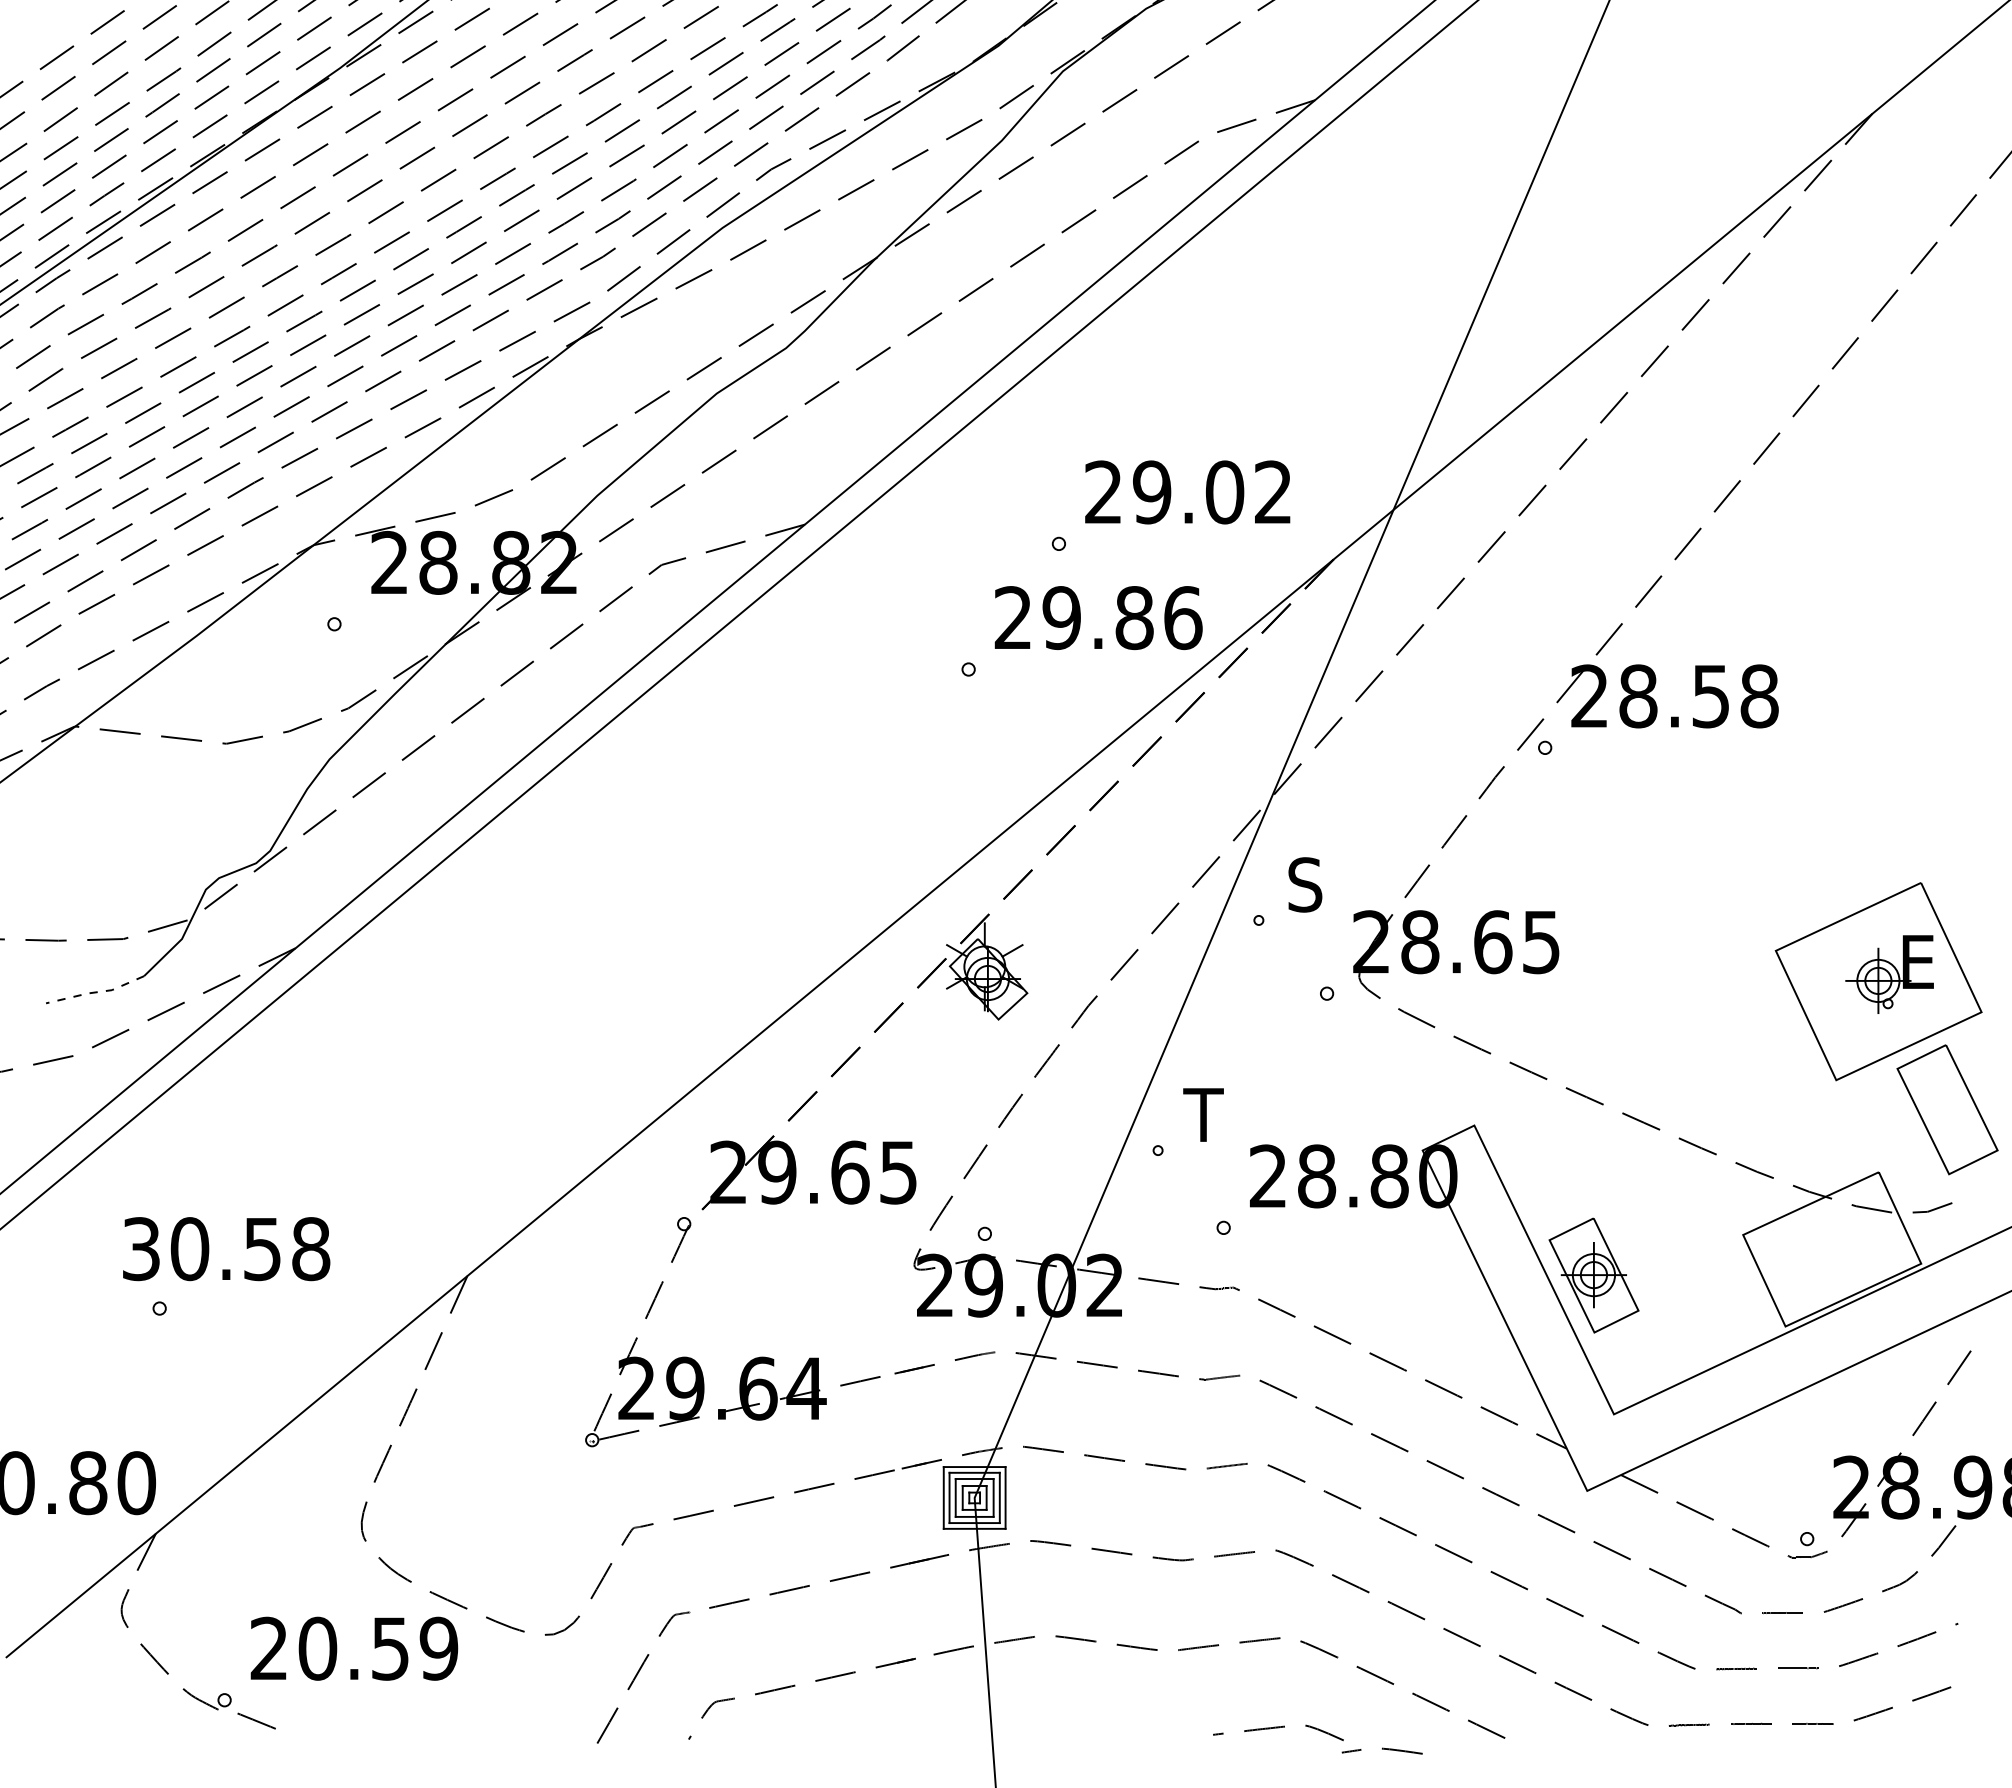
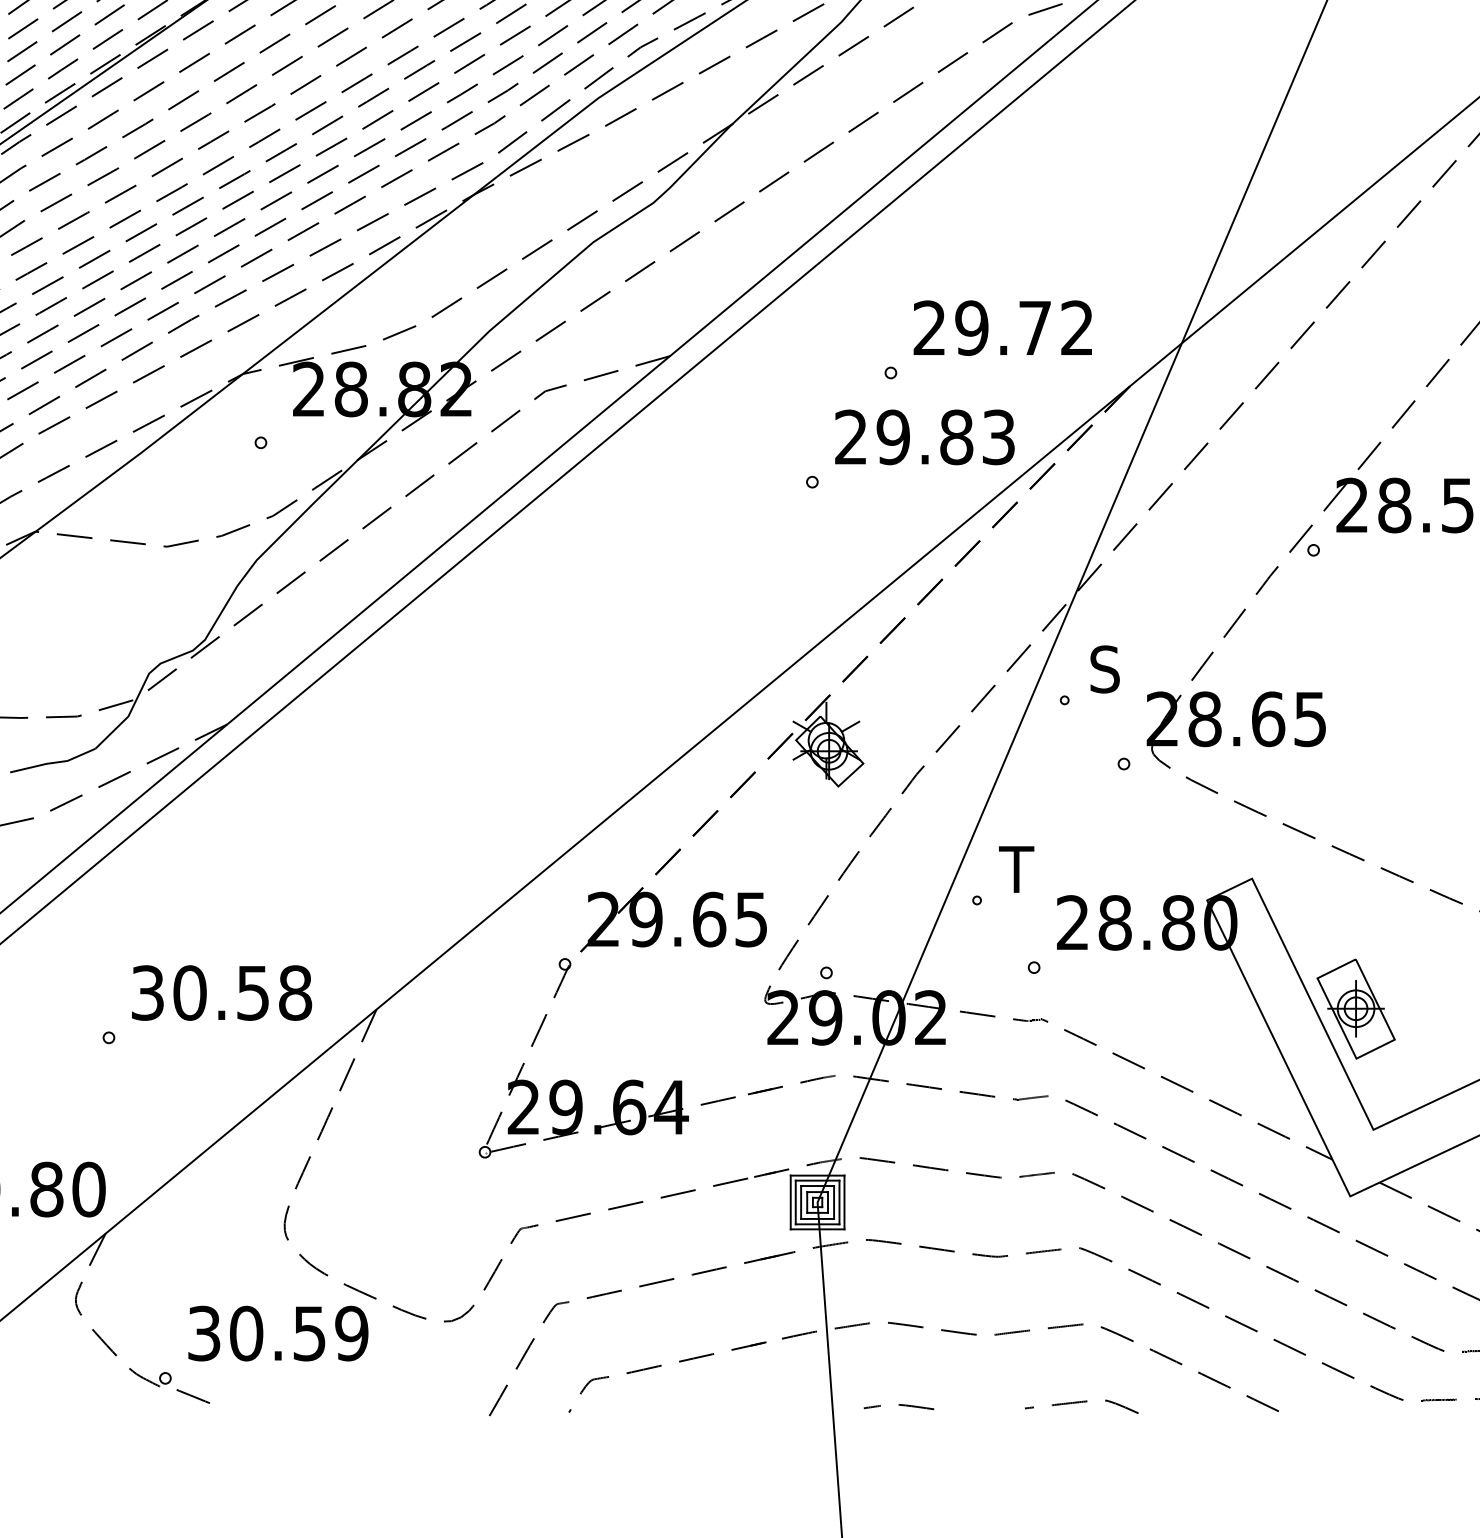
text: (1224, 492) -> (1034, 328), 29.02 -> 29.72
text: (1183, 618) -> (999, 437), 29.86 -> 29.83
line: (95, 992) -> (53, 763), dashed -> solid
text: (226, 1249) -> (221, 993), moved
text: (268, 1648) -> (203, 1333), 20.59 -> 30.59
curve: (1382, 1749) -> (899, 1405), moved

